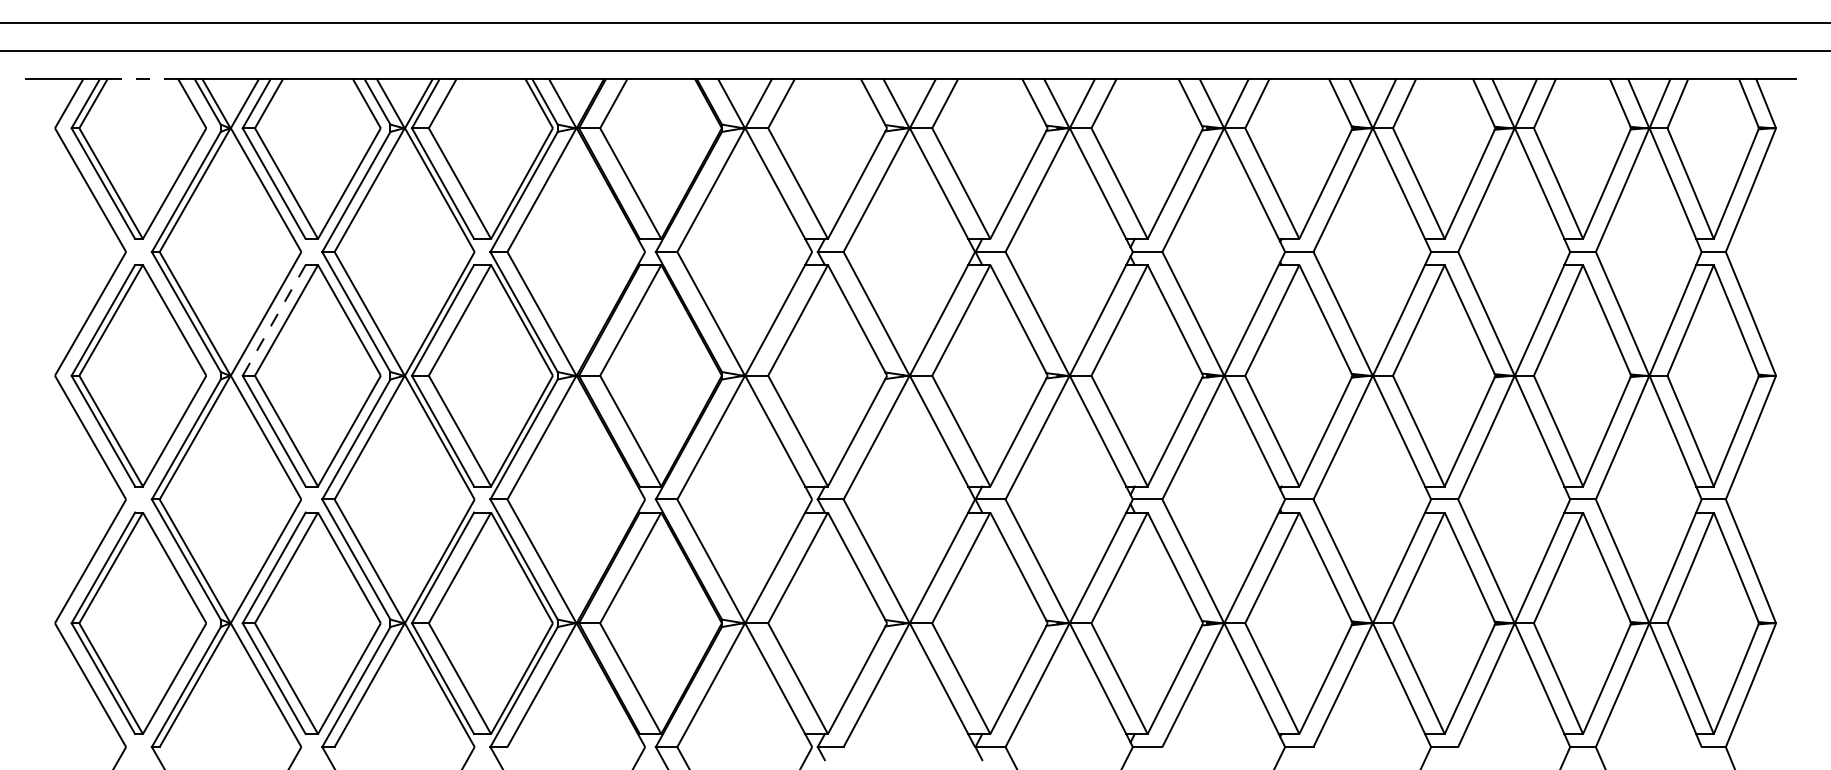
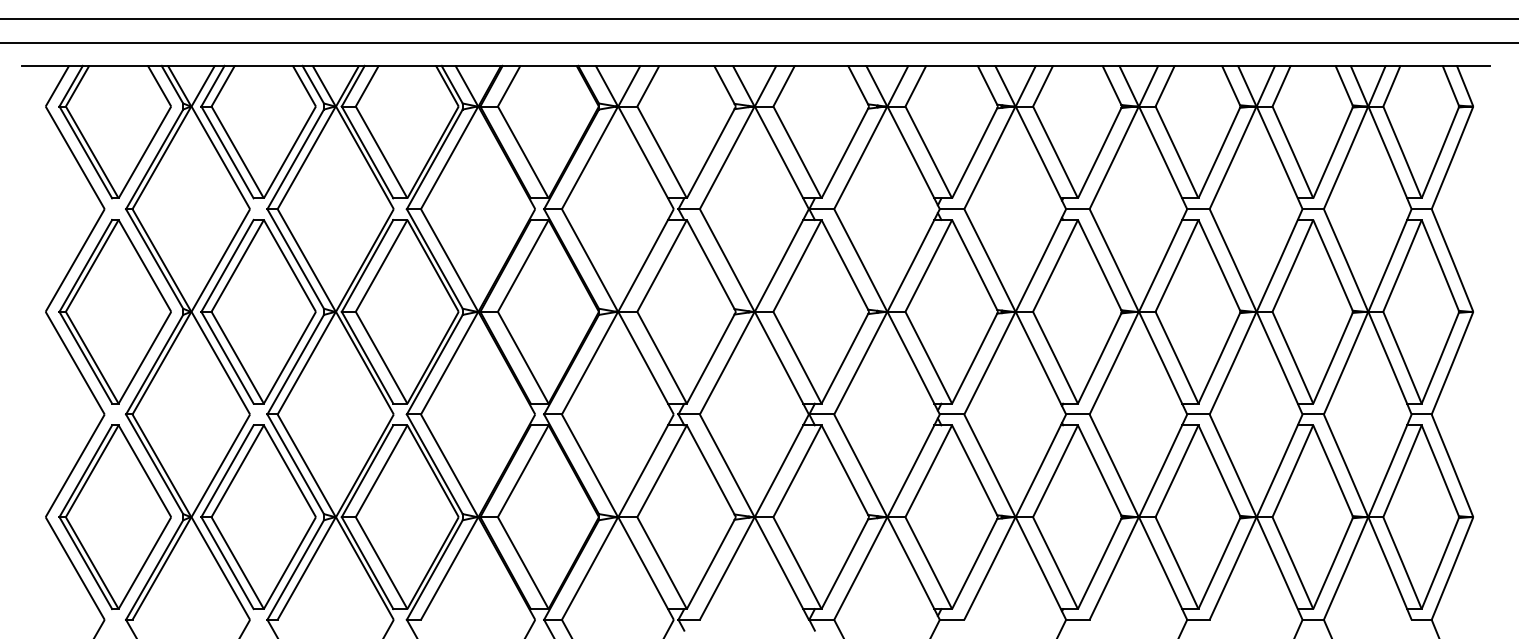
line: (142, 78) -> (118, 65), dashed -> solid
line: (274, 319) -> (227, 265), dashed -> solid

